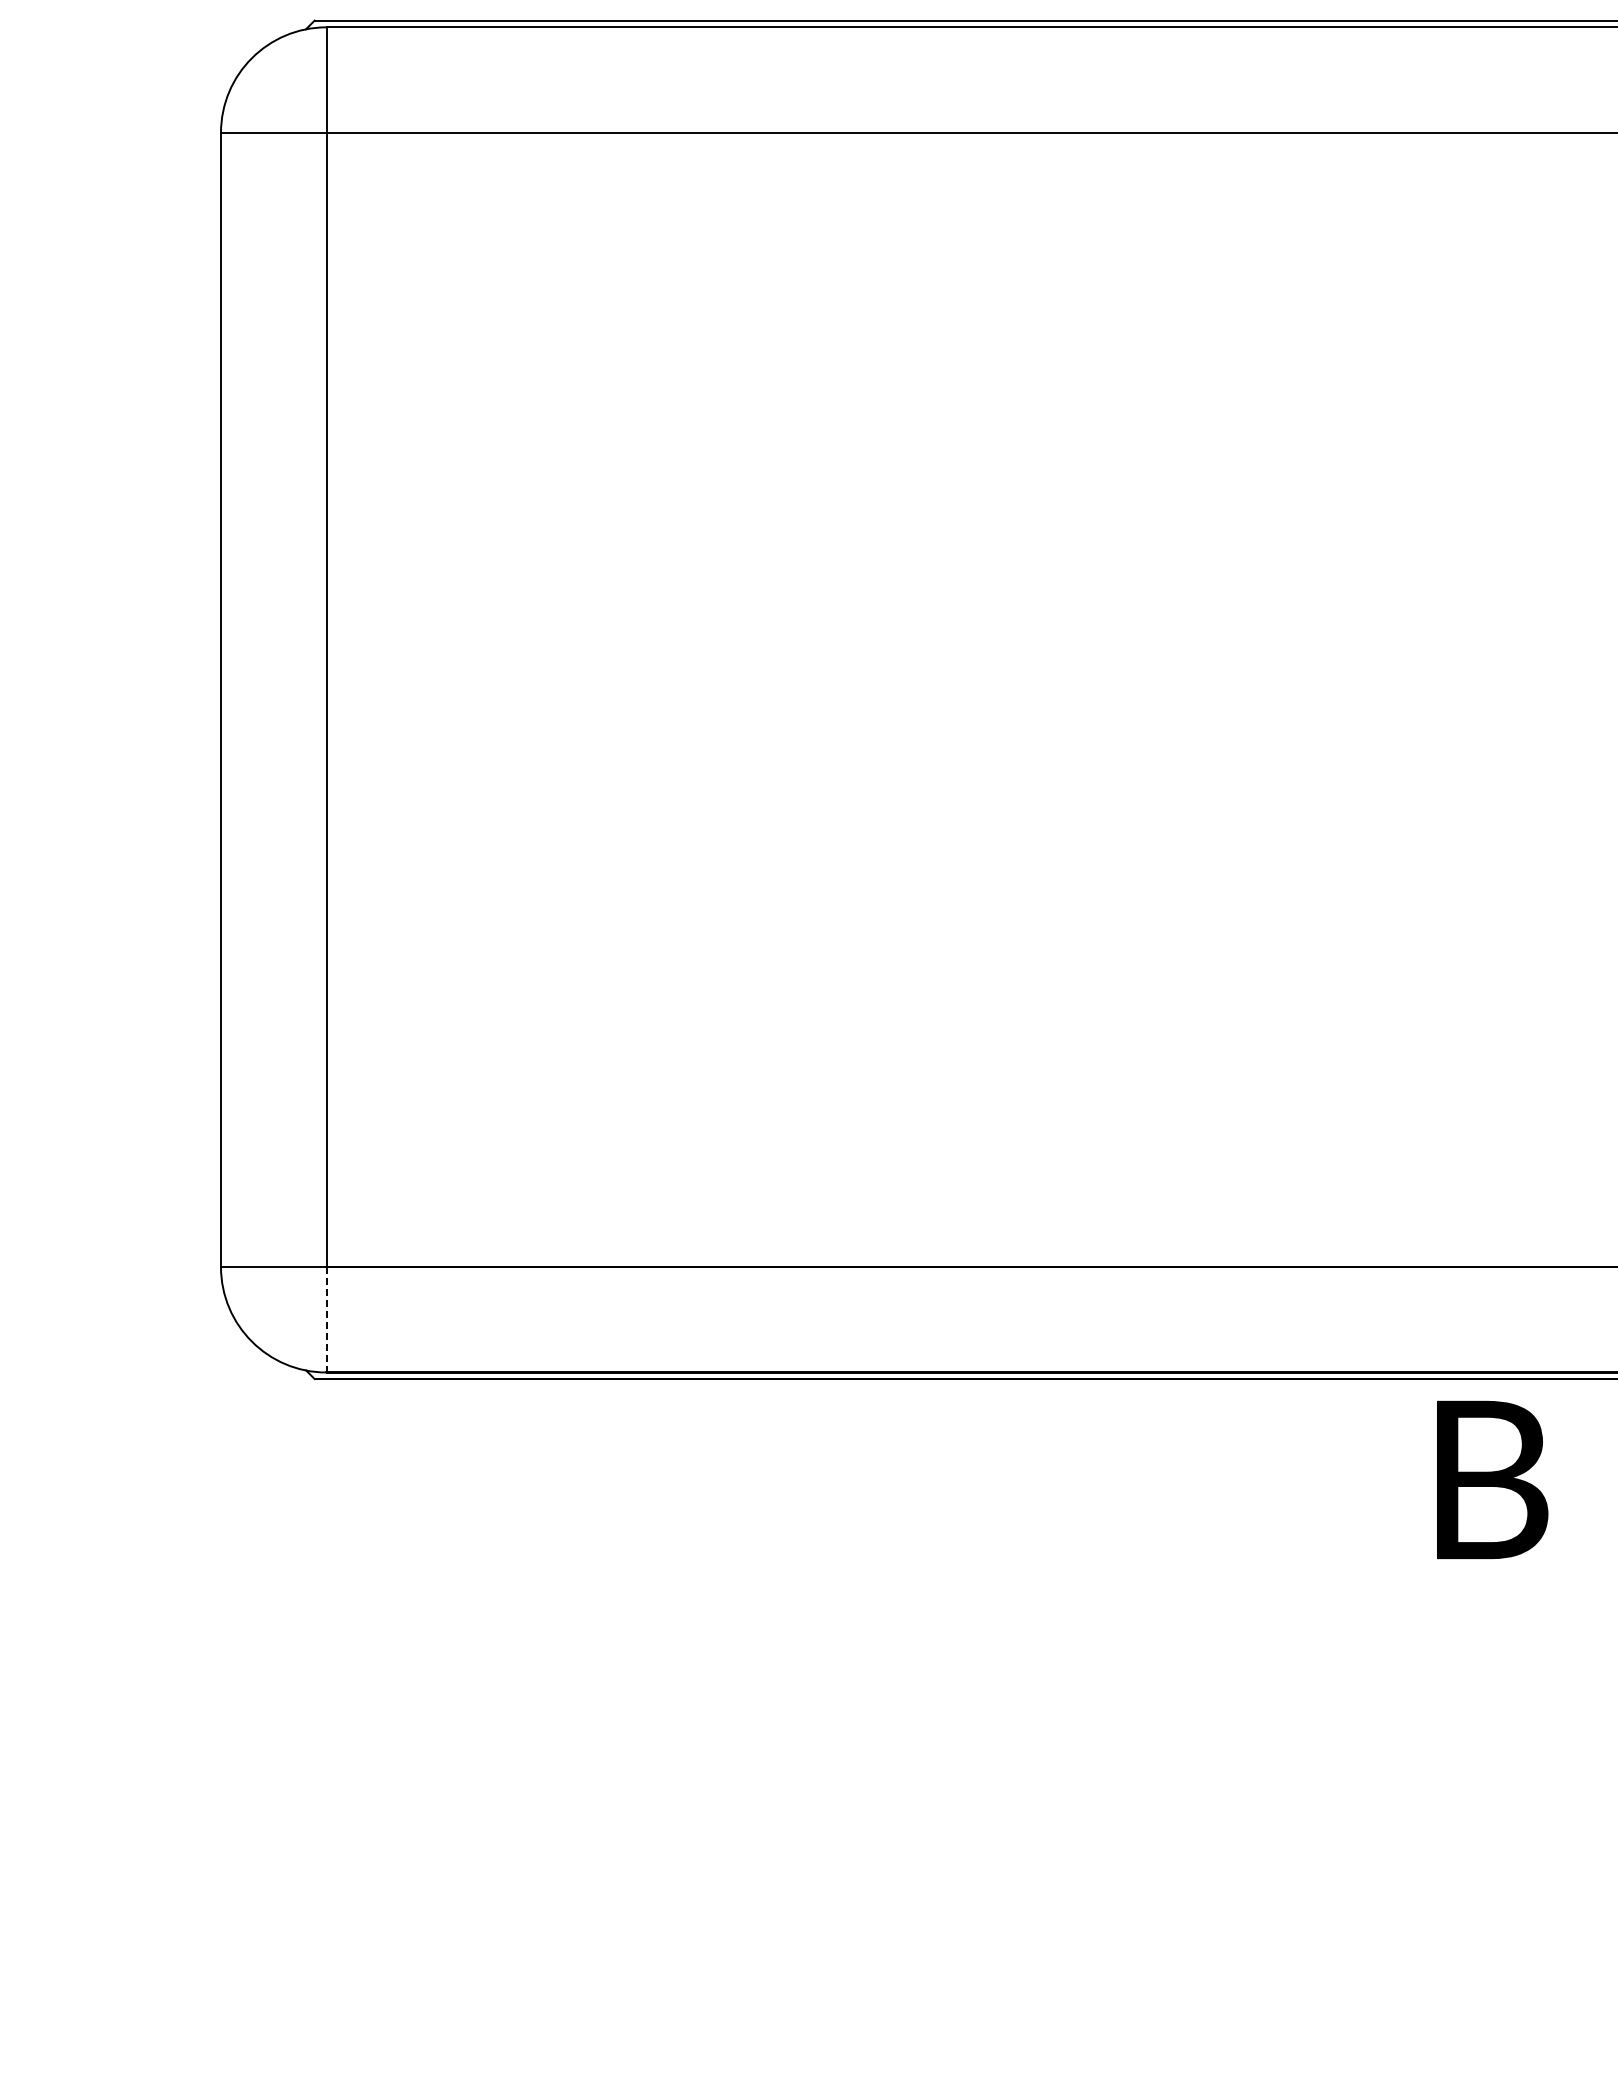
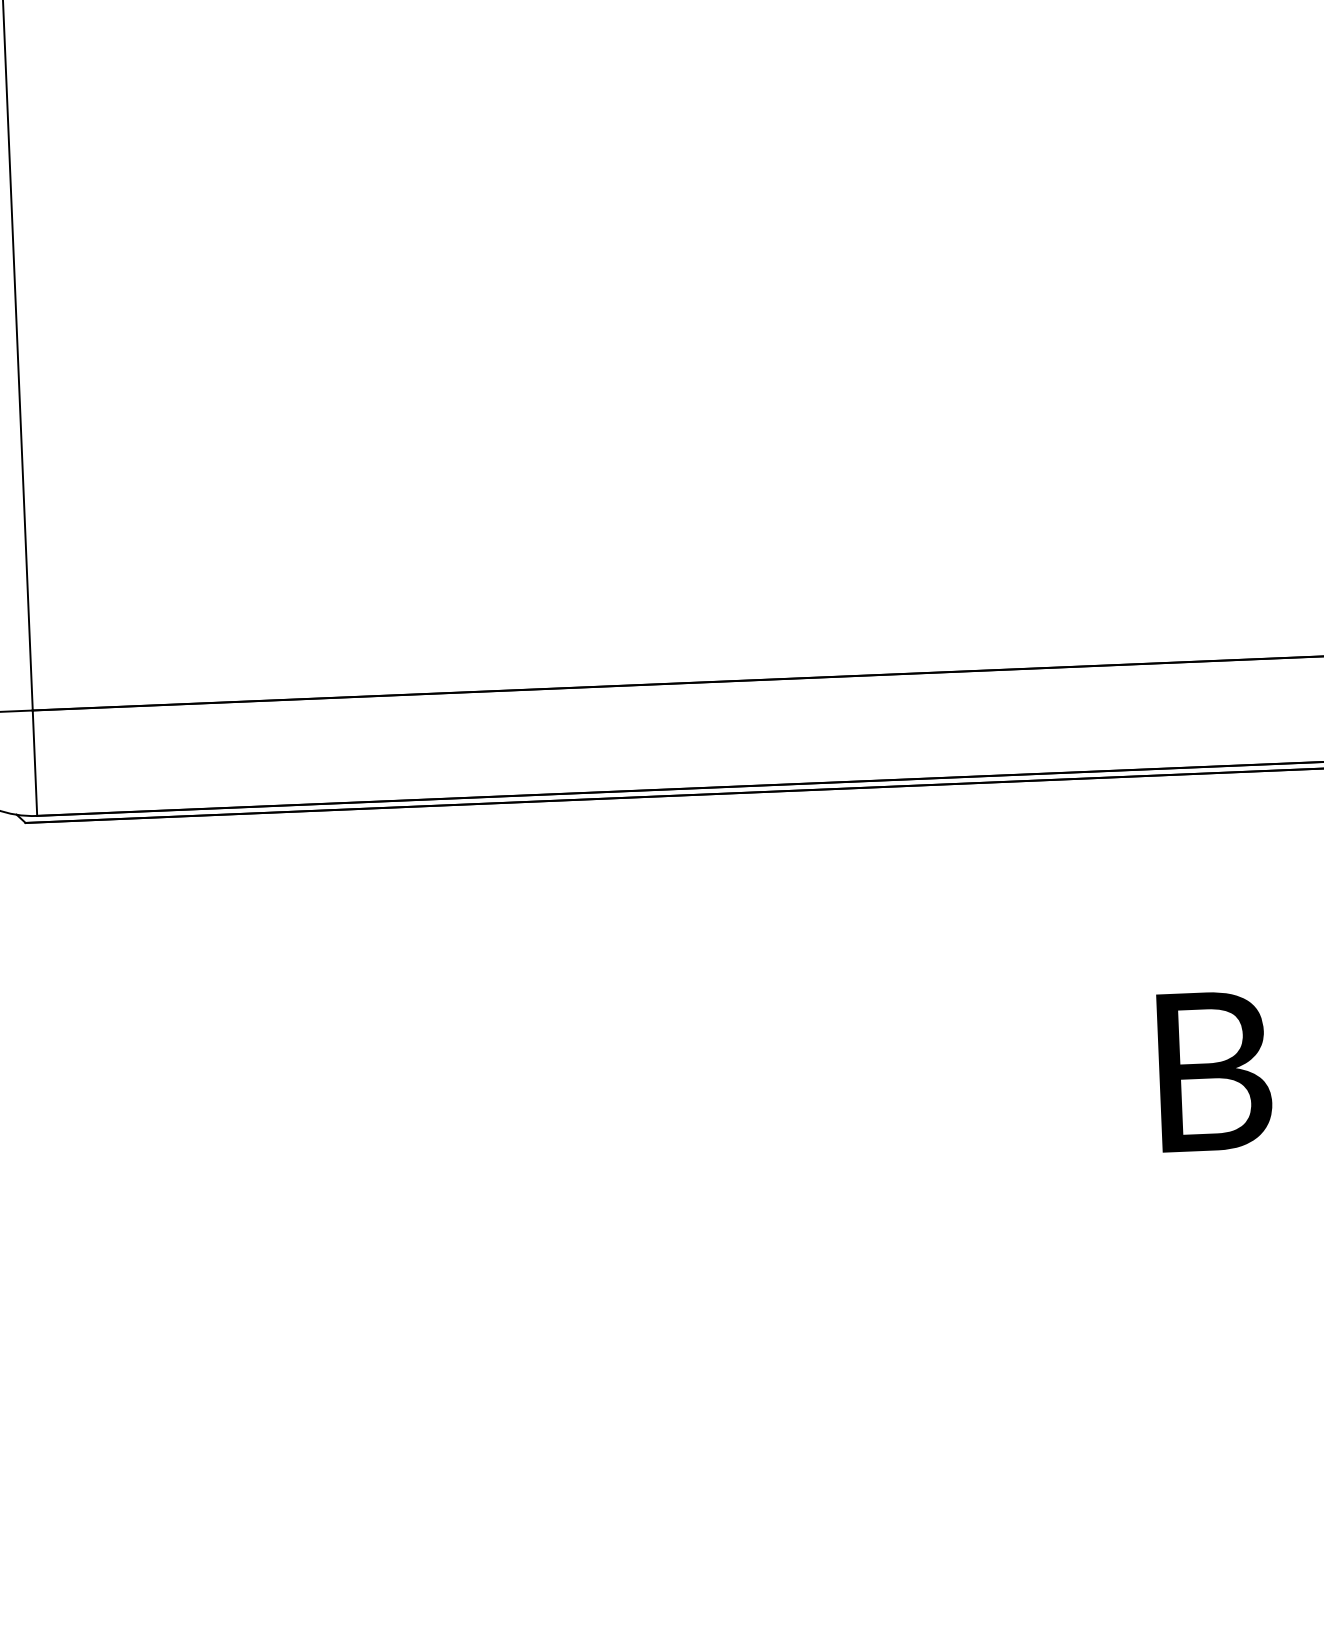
line: (326, 1319) -> (34, 762), dashed -> solid
text: (1492, 1479) -> (1214, 1070), moved

